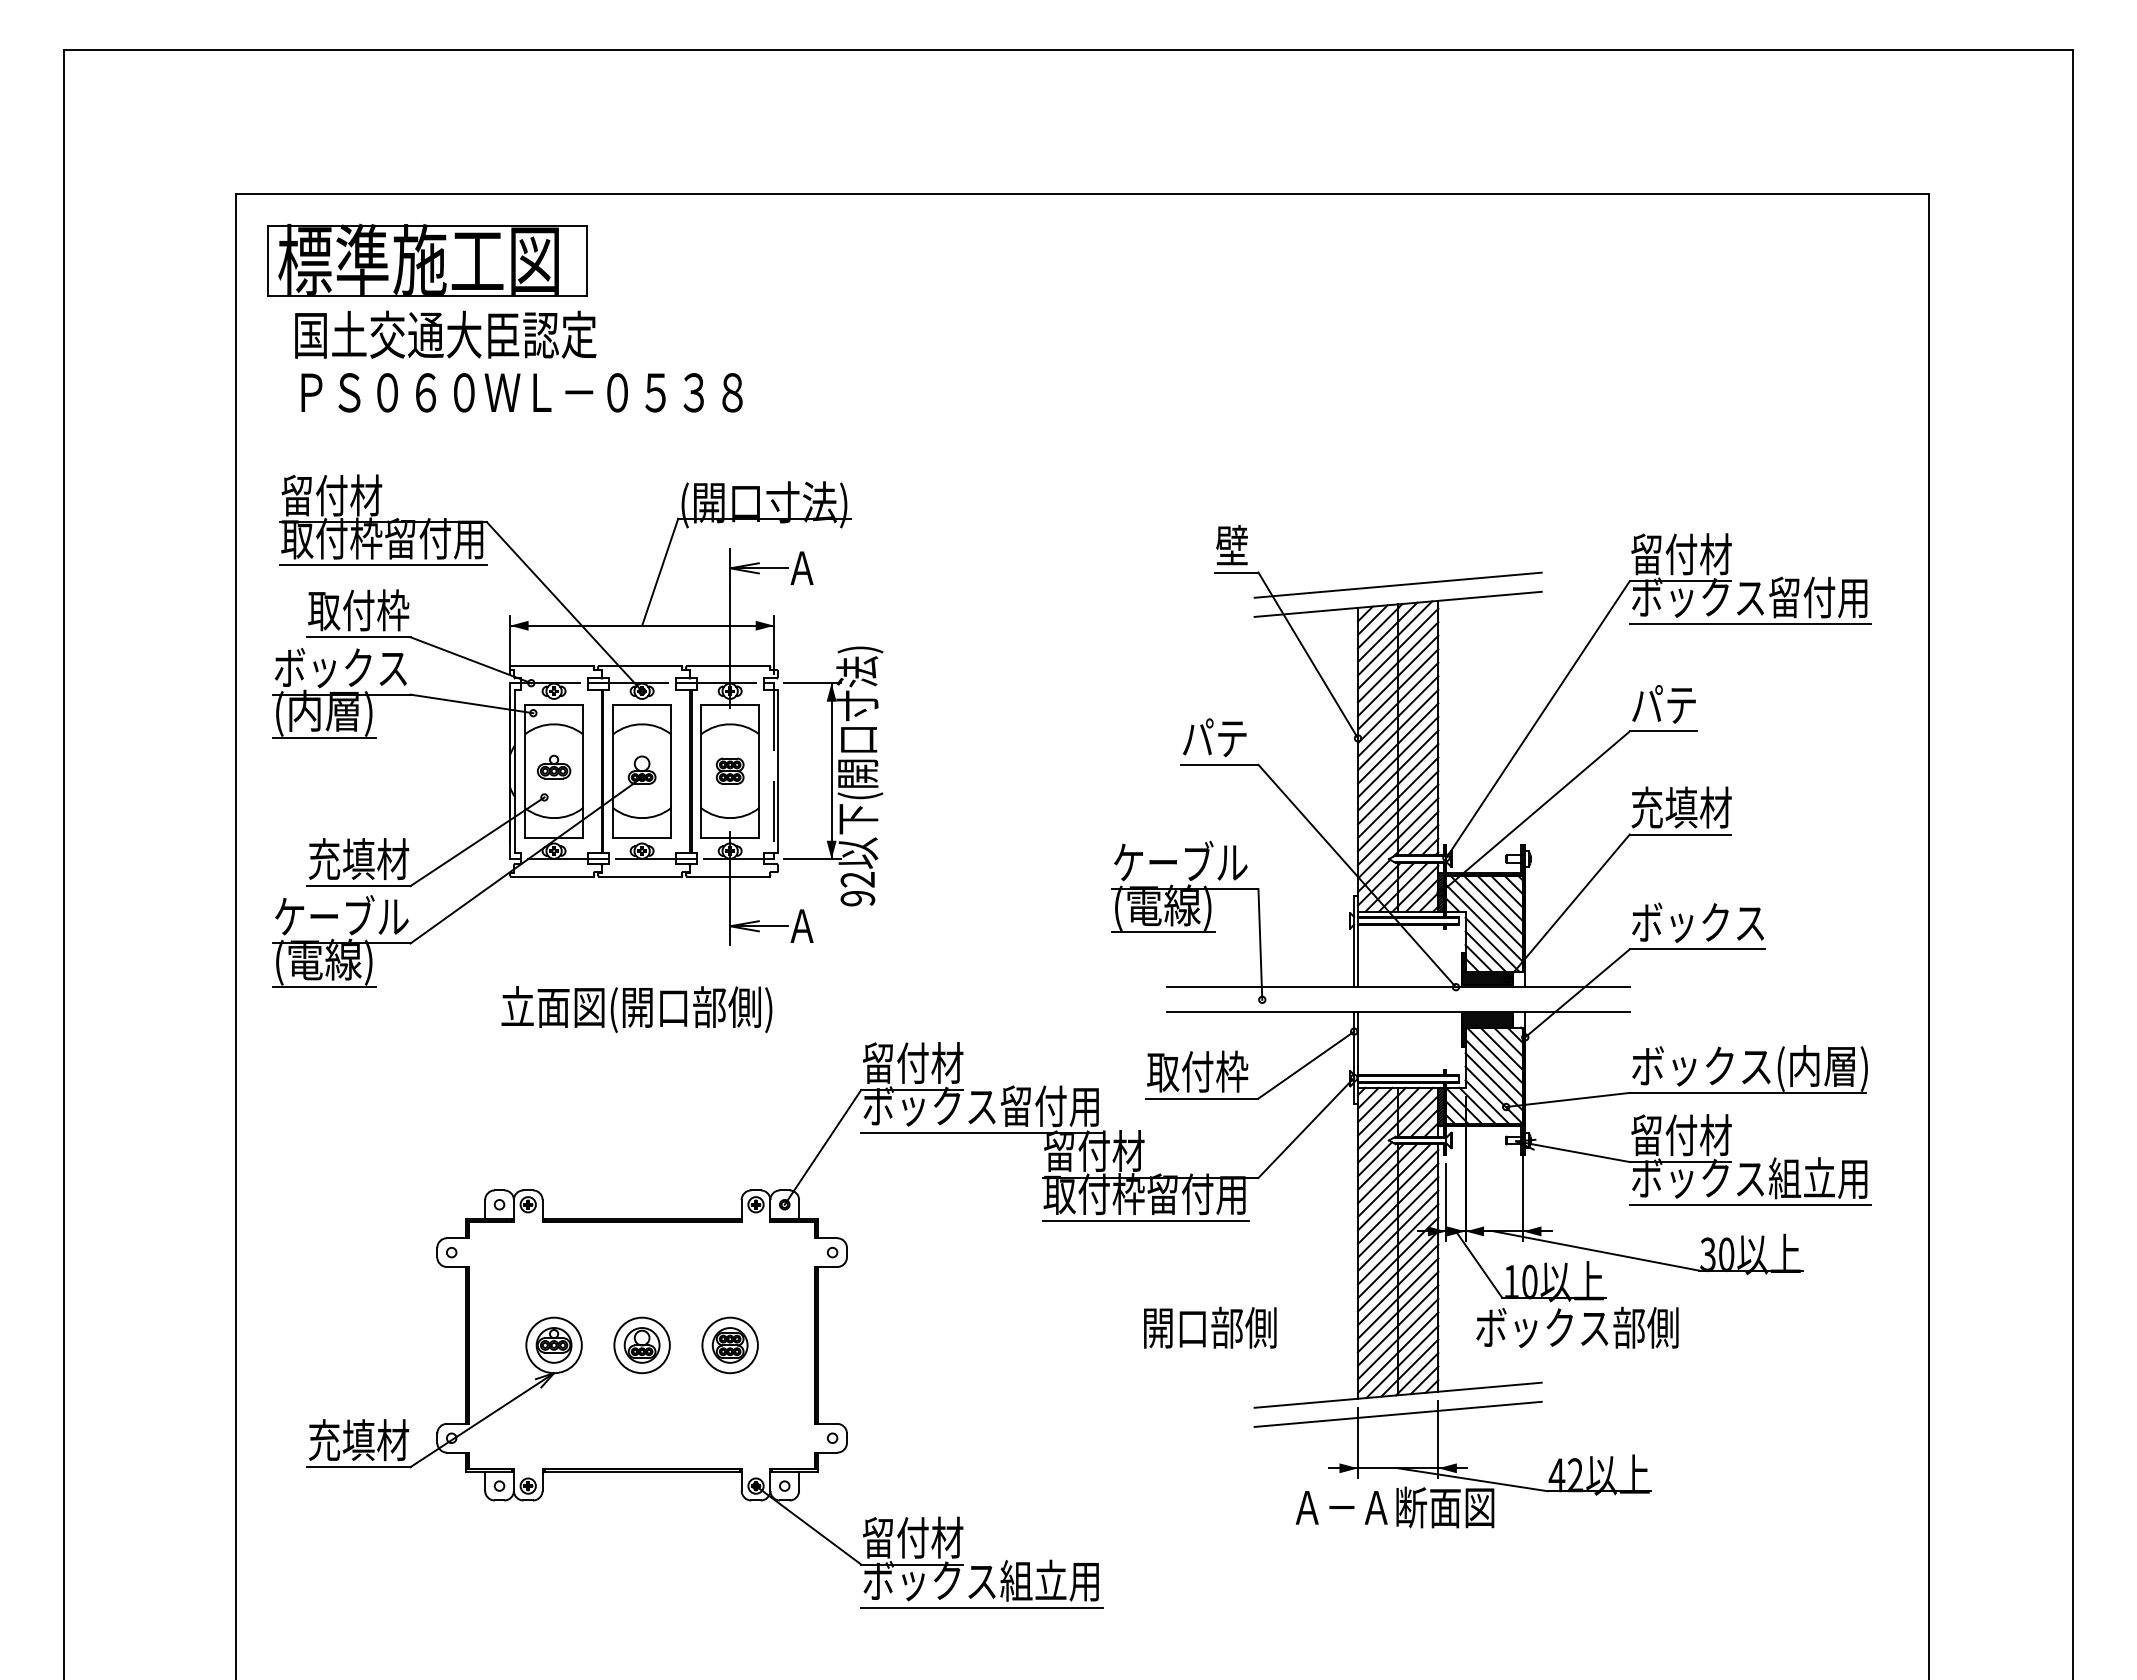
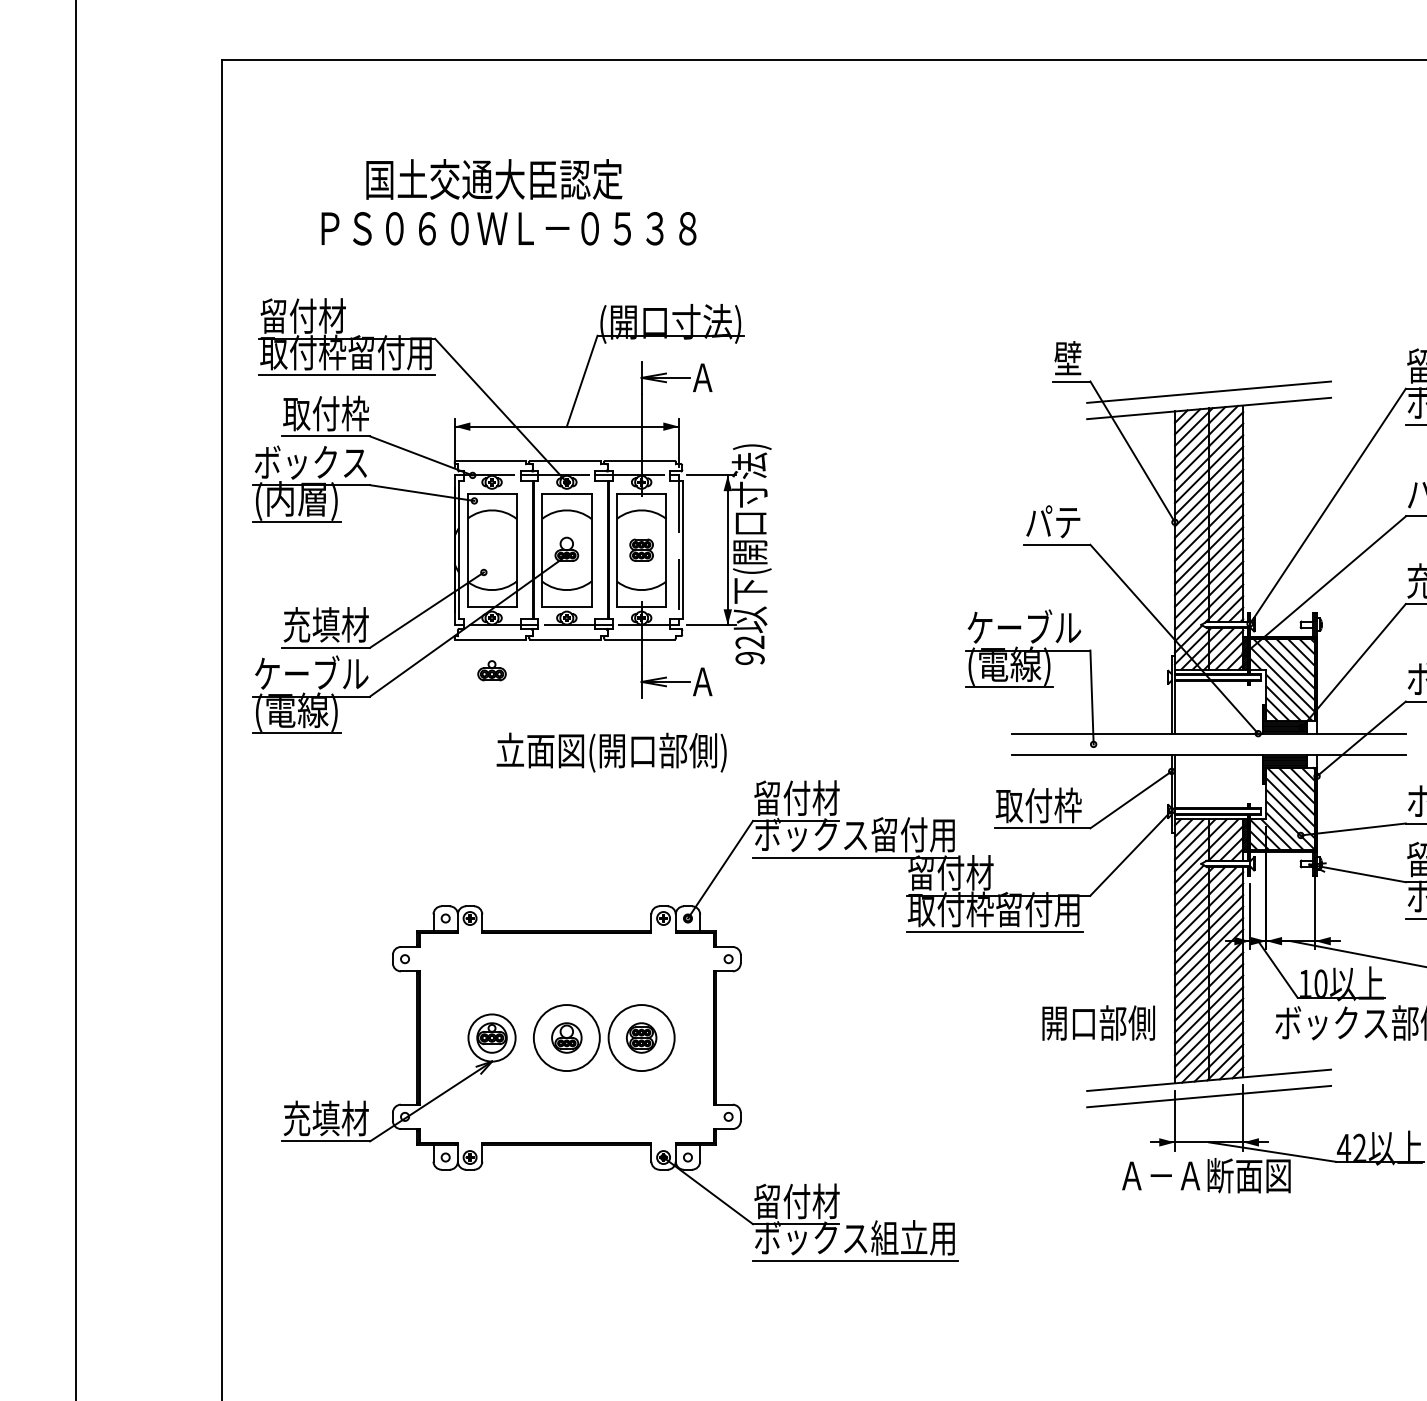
part: (427, 259) -> (384, 115), removed
text: (445, 334) -> (494, 179), moved
text: (521, 392) -> (508, 228), moved
part: (554, 766) -> (492, 670), moved
text: (636, 1009) -> (611, 752), moved
text: (1210, 1327) -> (1098, 1022), moved
circle: (641, 1345) -> (566, 1038), size x1.4
circle: (729, 1345) -> (641, 1038), size x1.4

